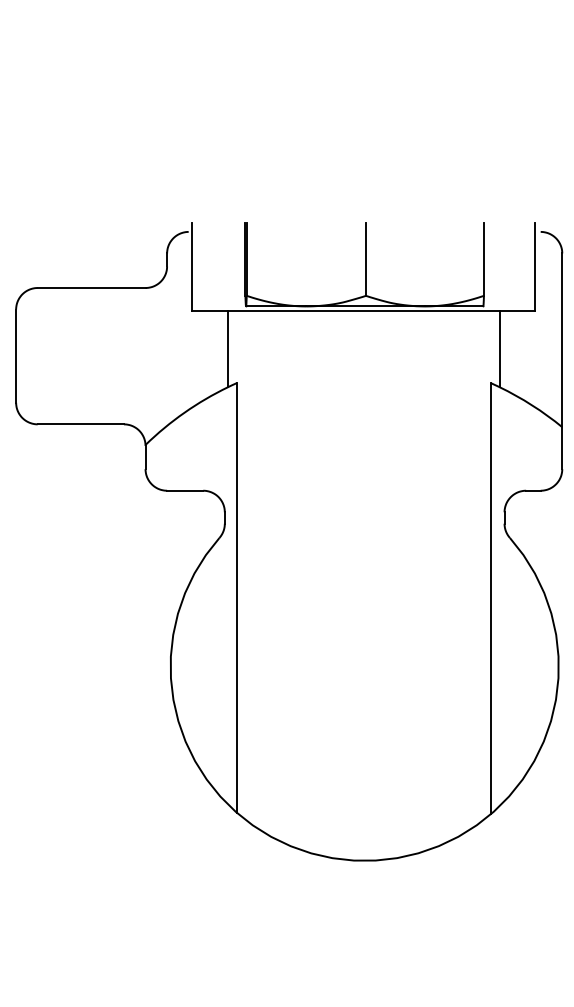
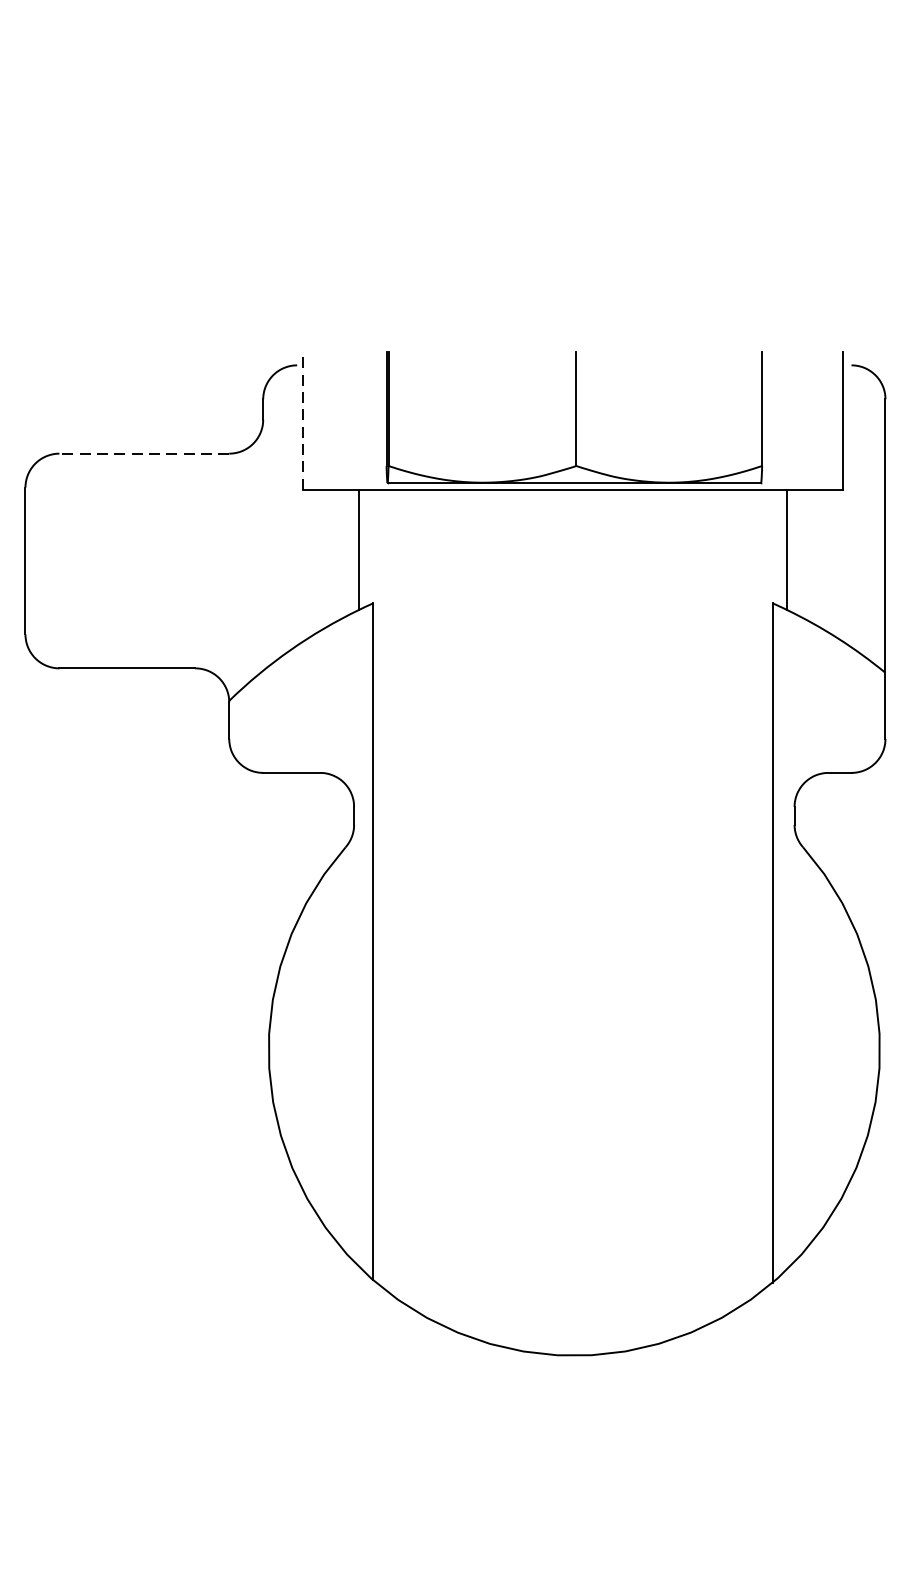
line: (192, 267) -> (303, 421), solid -> dashed
line: (91, 288) -> (144, 454), solid -> dashed

